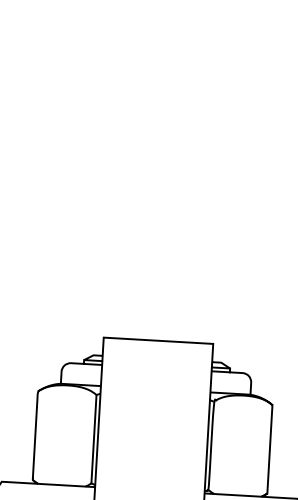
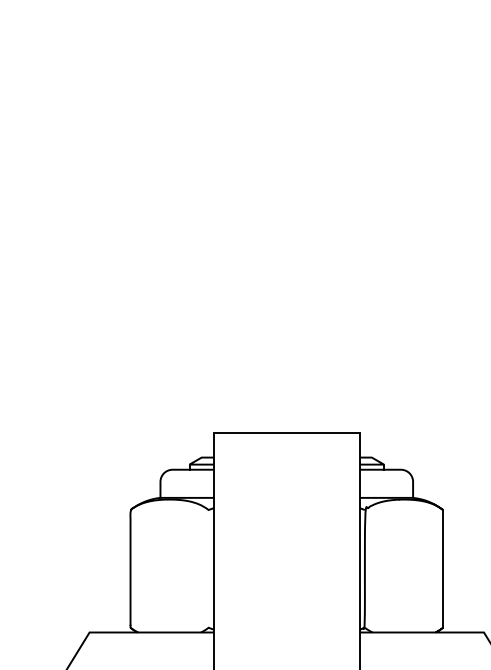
line: (93, 438) -> (208, 568), removed

